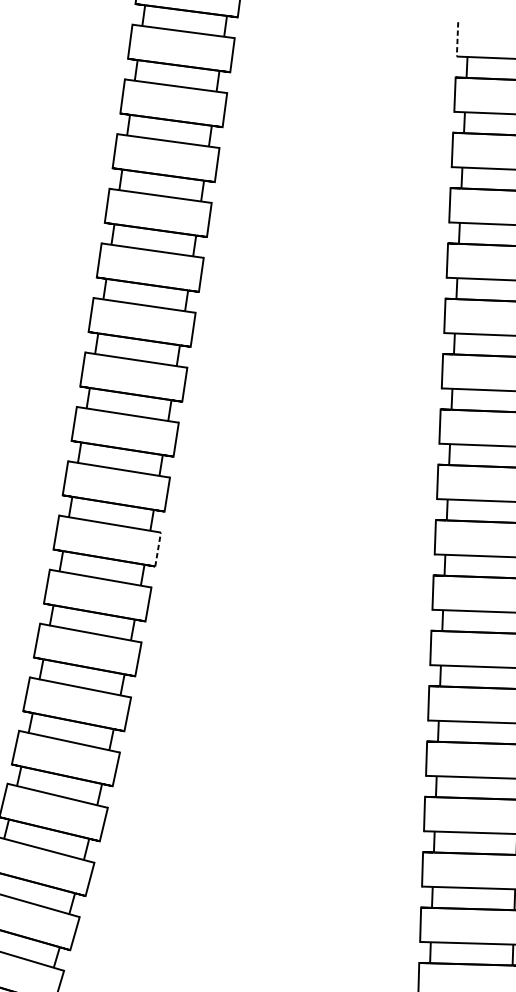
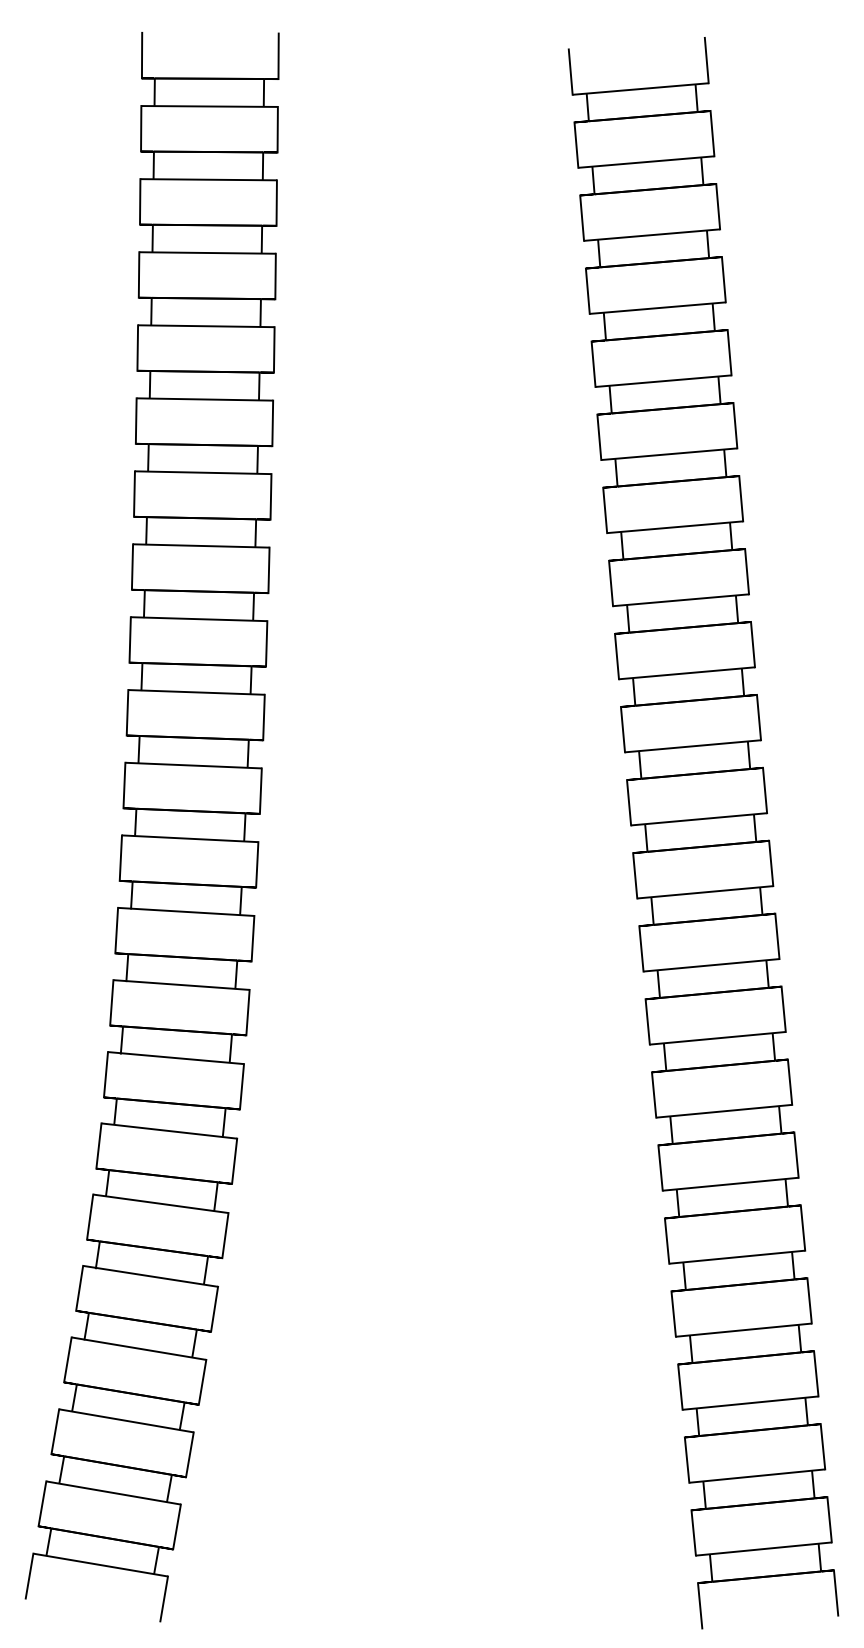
line: (457, 39) -> (570, 72), dashed -> solid
line: (157, 549) -> (260, 791), dashed -> solid

